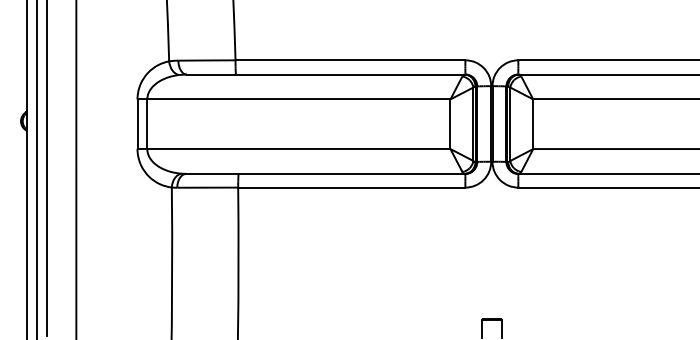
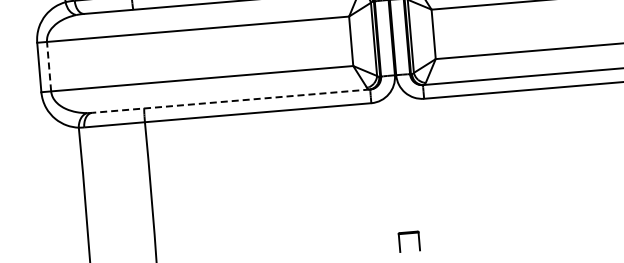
line: (147, 124) -> (49, 66), solid -> dashed
line: (325, 173) -> (230, 100), solid -> dashed

